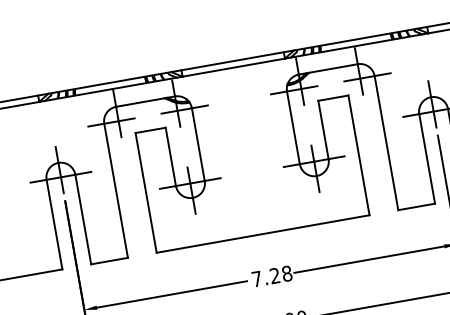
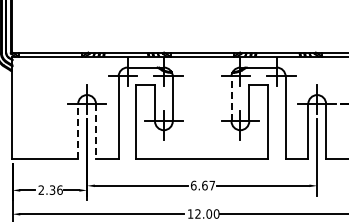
line: (293, 127) -> (231, 98), solid -> dashed
line: (82, 219) -> (95, 131), solid -> dashed
line: (54, 224) -> (78, 131), solid -> dashed
text: (271, 276) -> (202, 185), 7.28 -> 6.67

